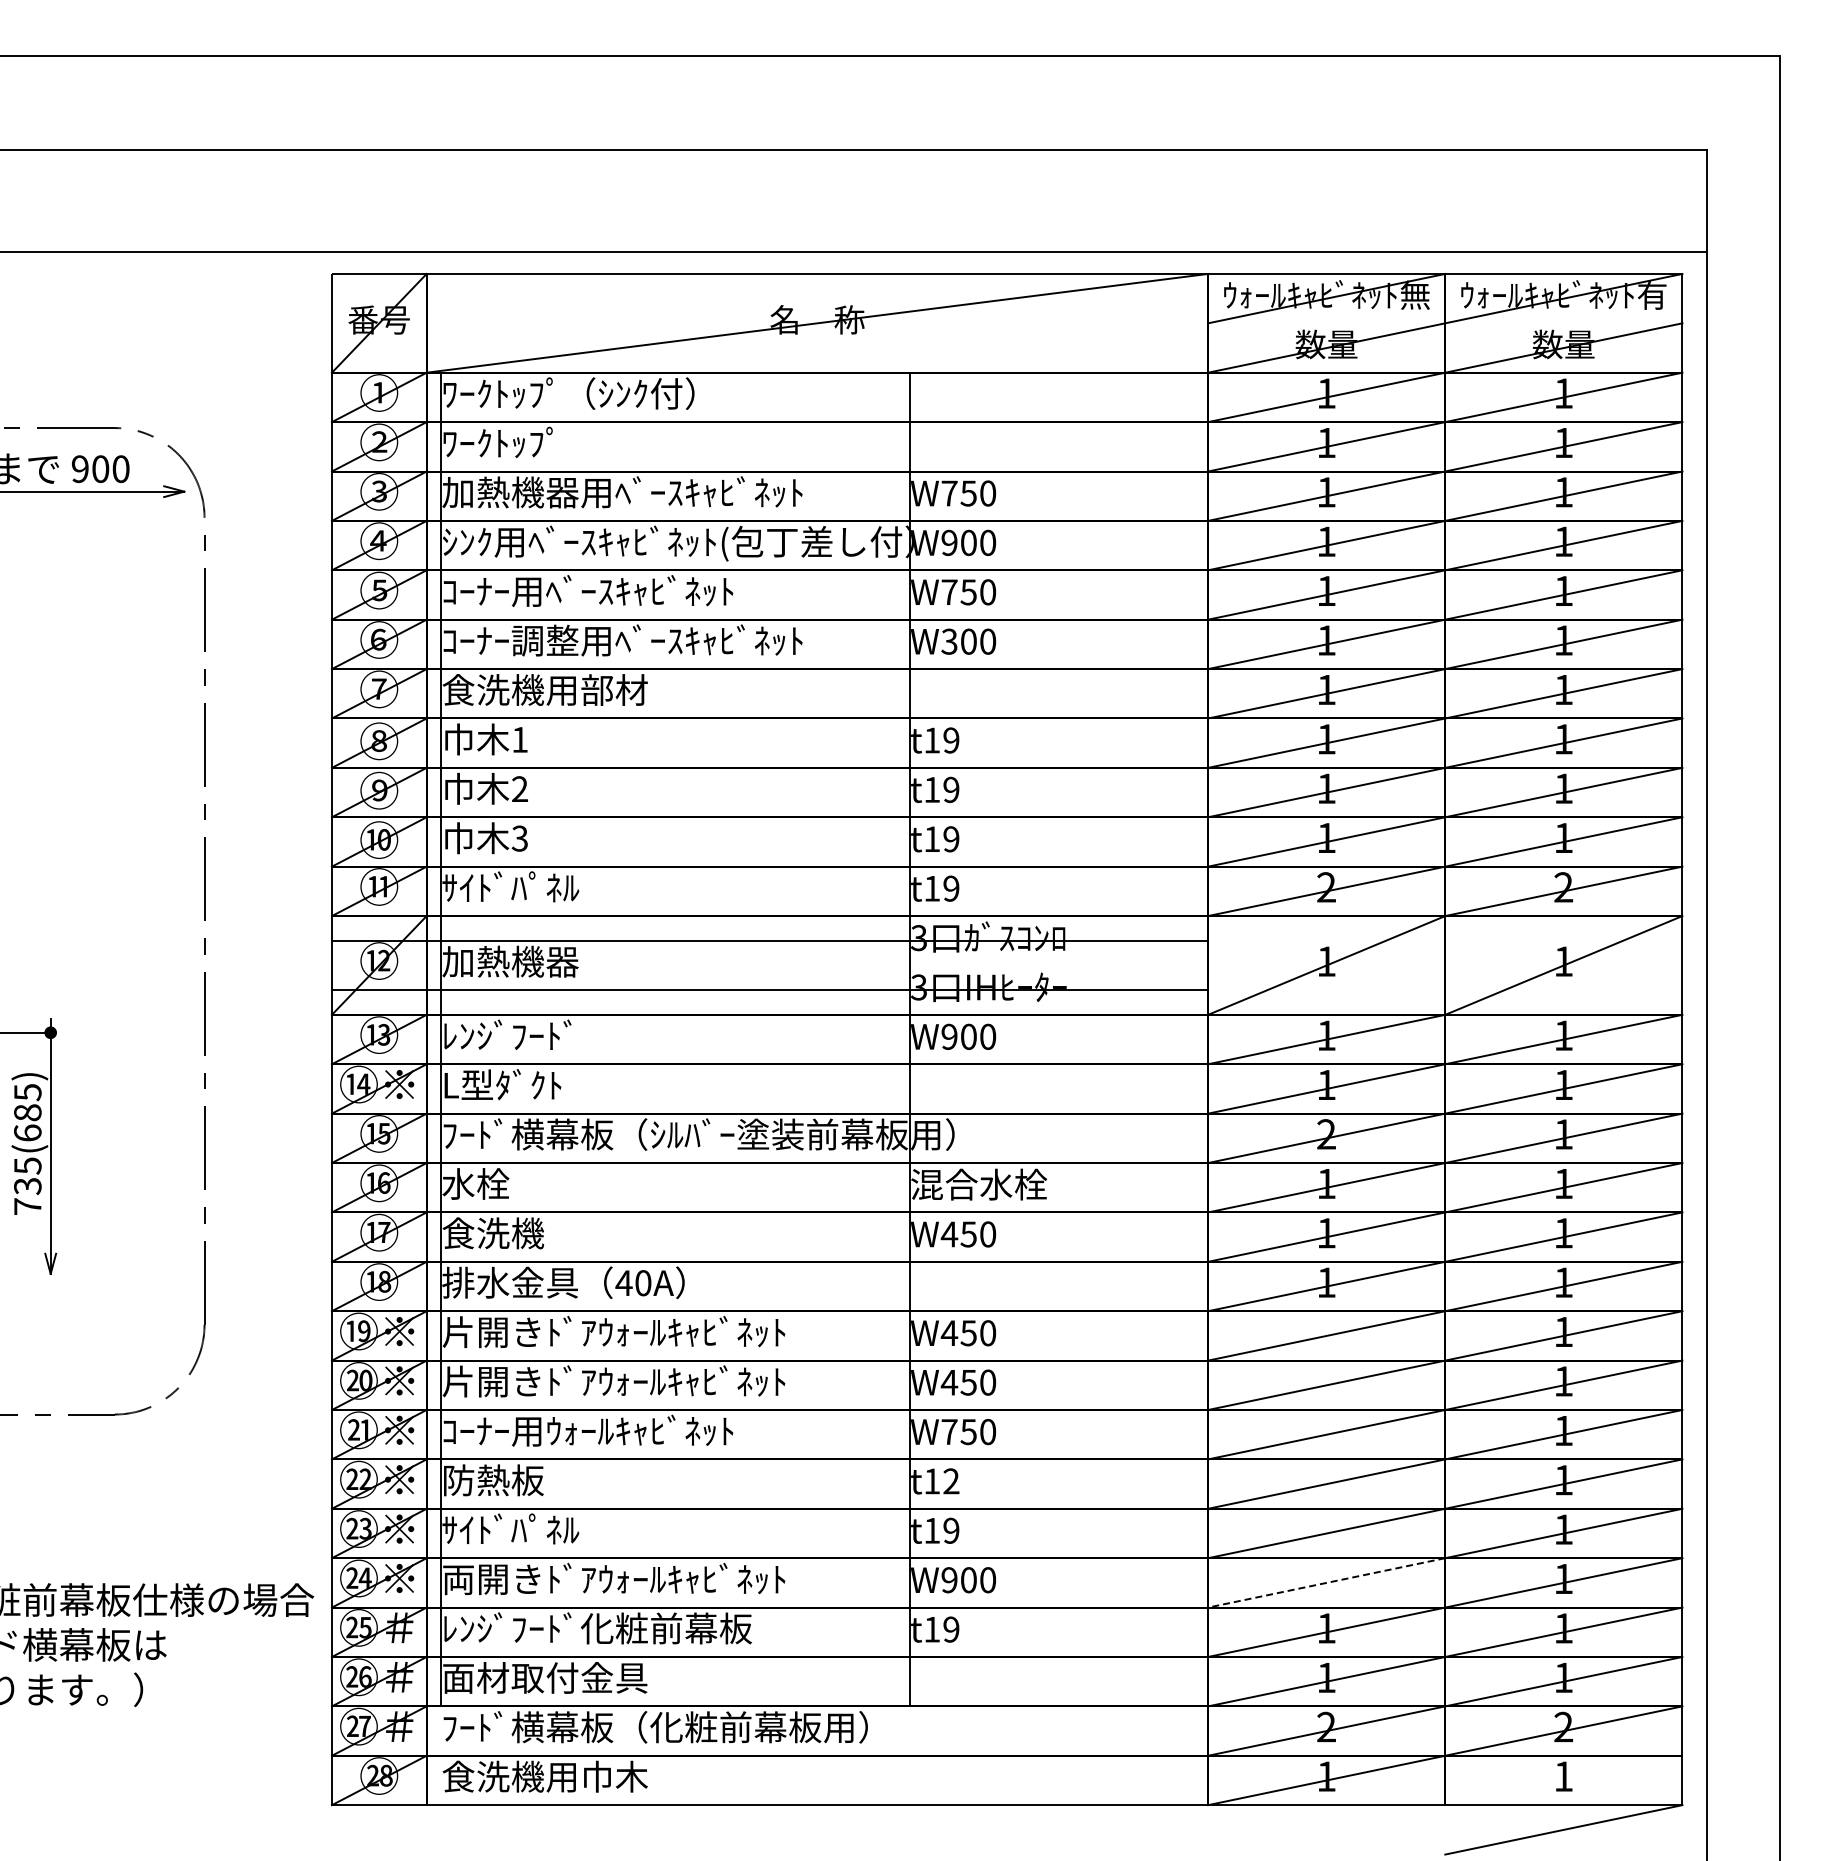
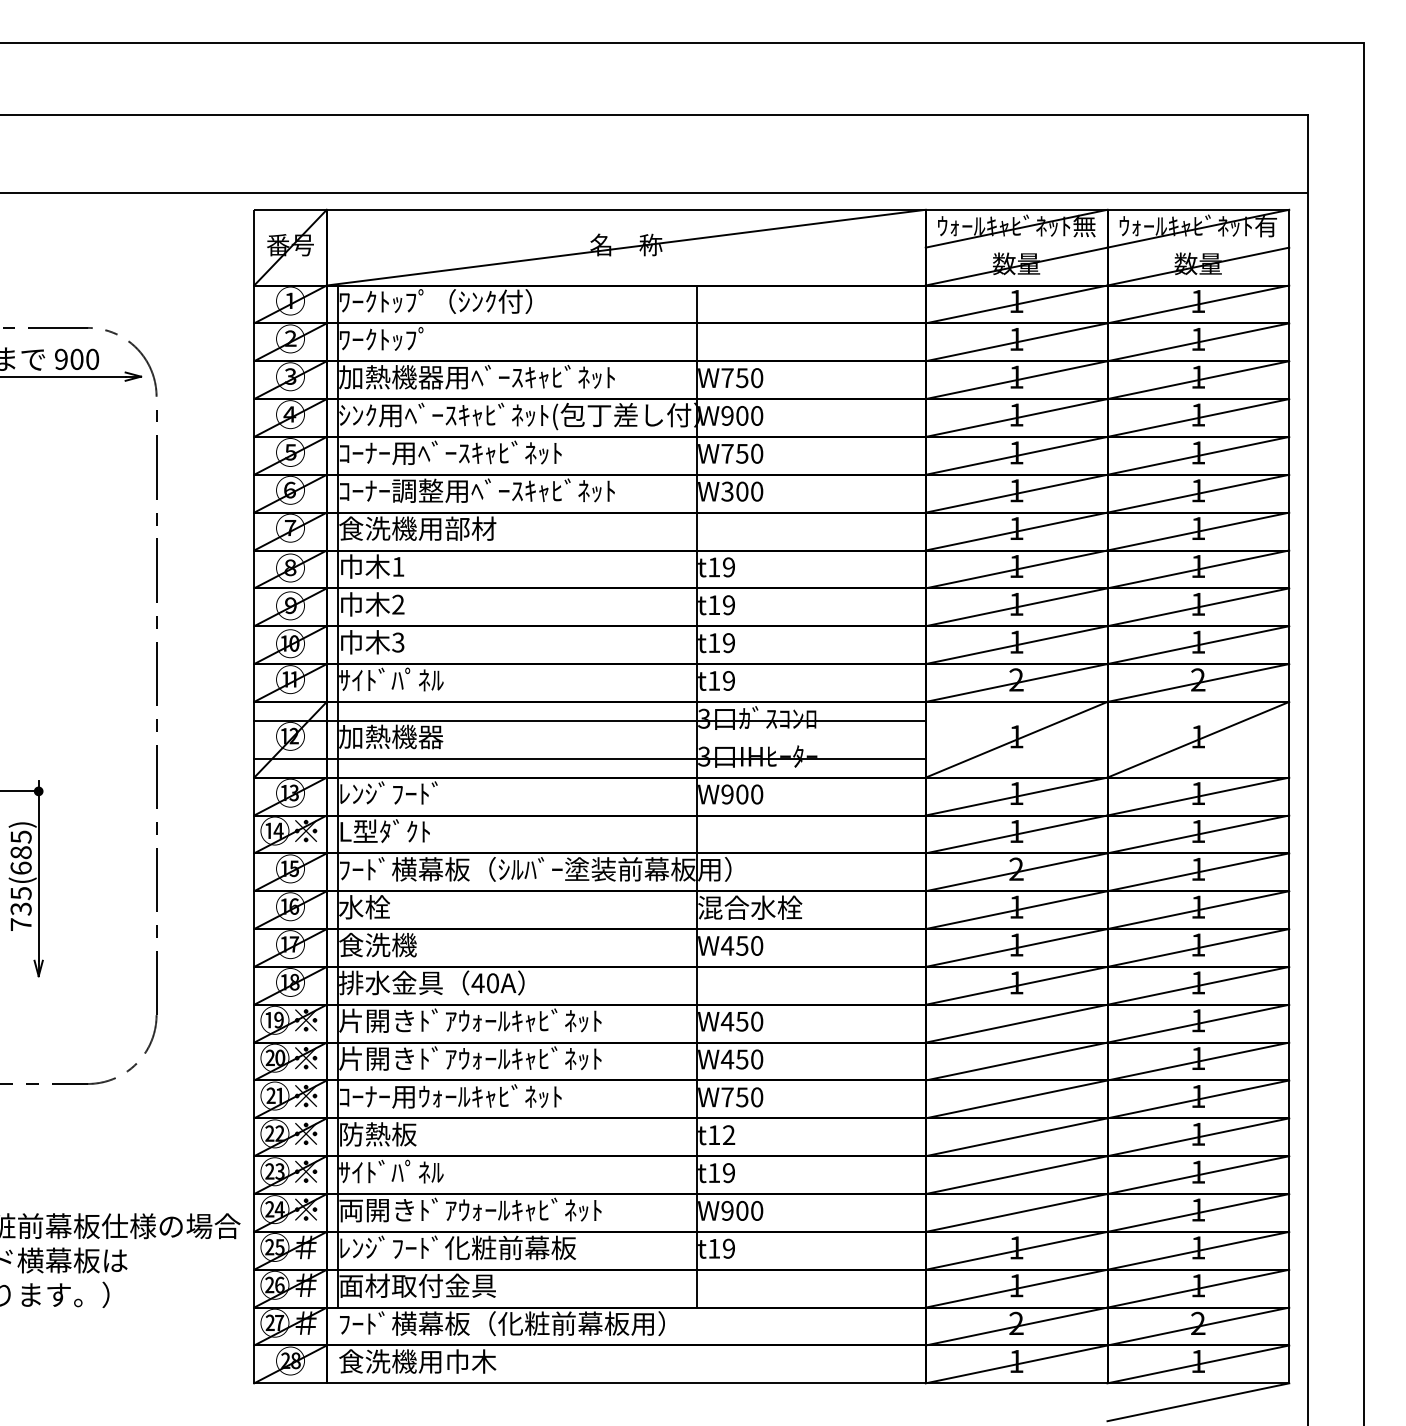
line: (1326, 1582) -> (1016, 1212), dashed -> solid
line: (1563, 1780) -> (1198, 1364), added

